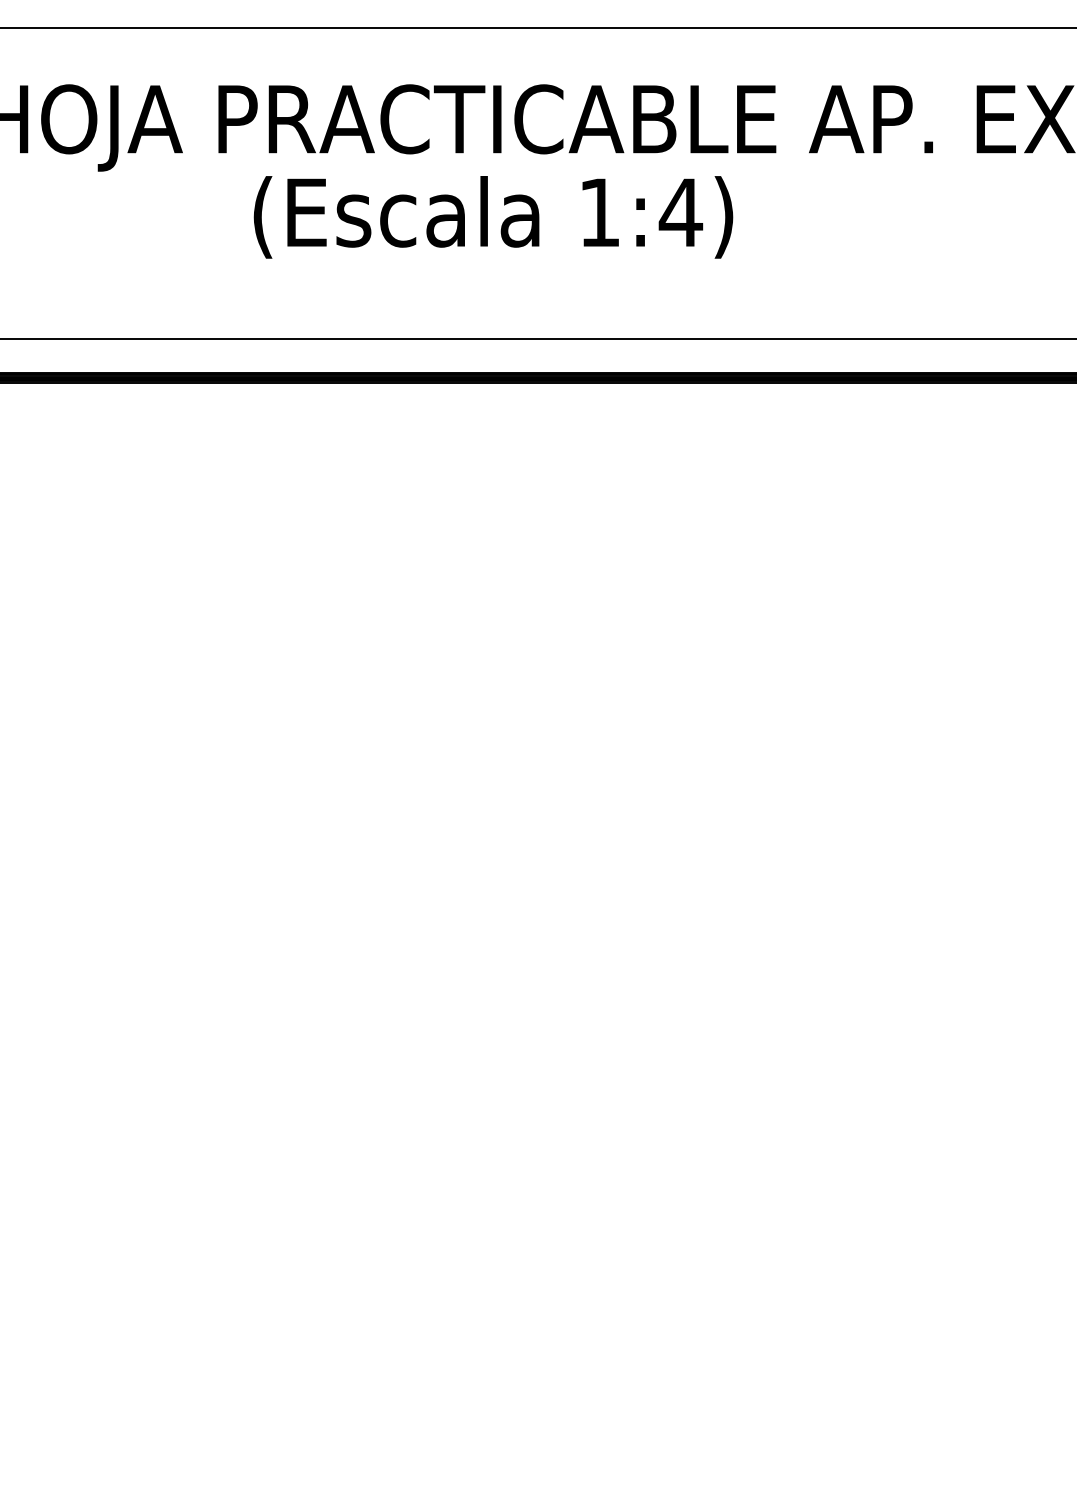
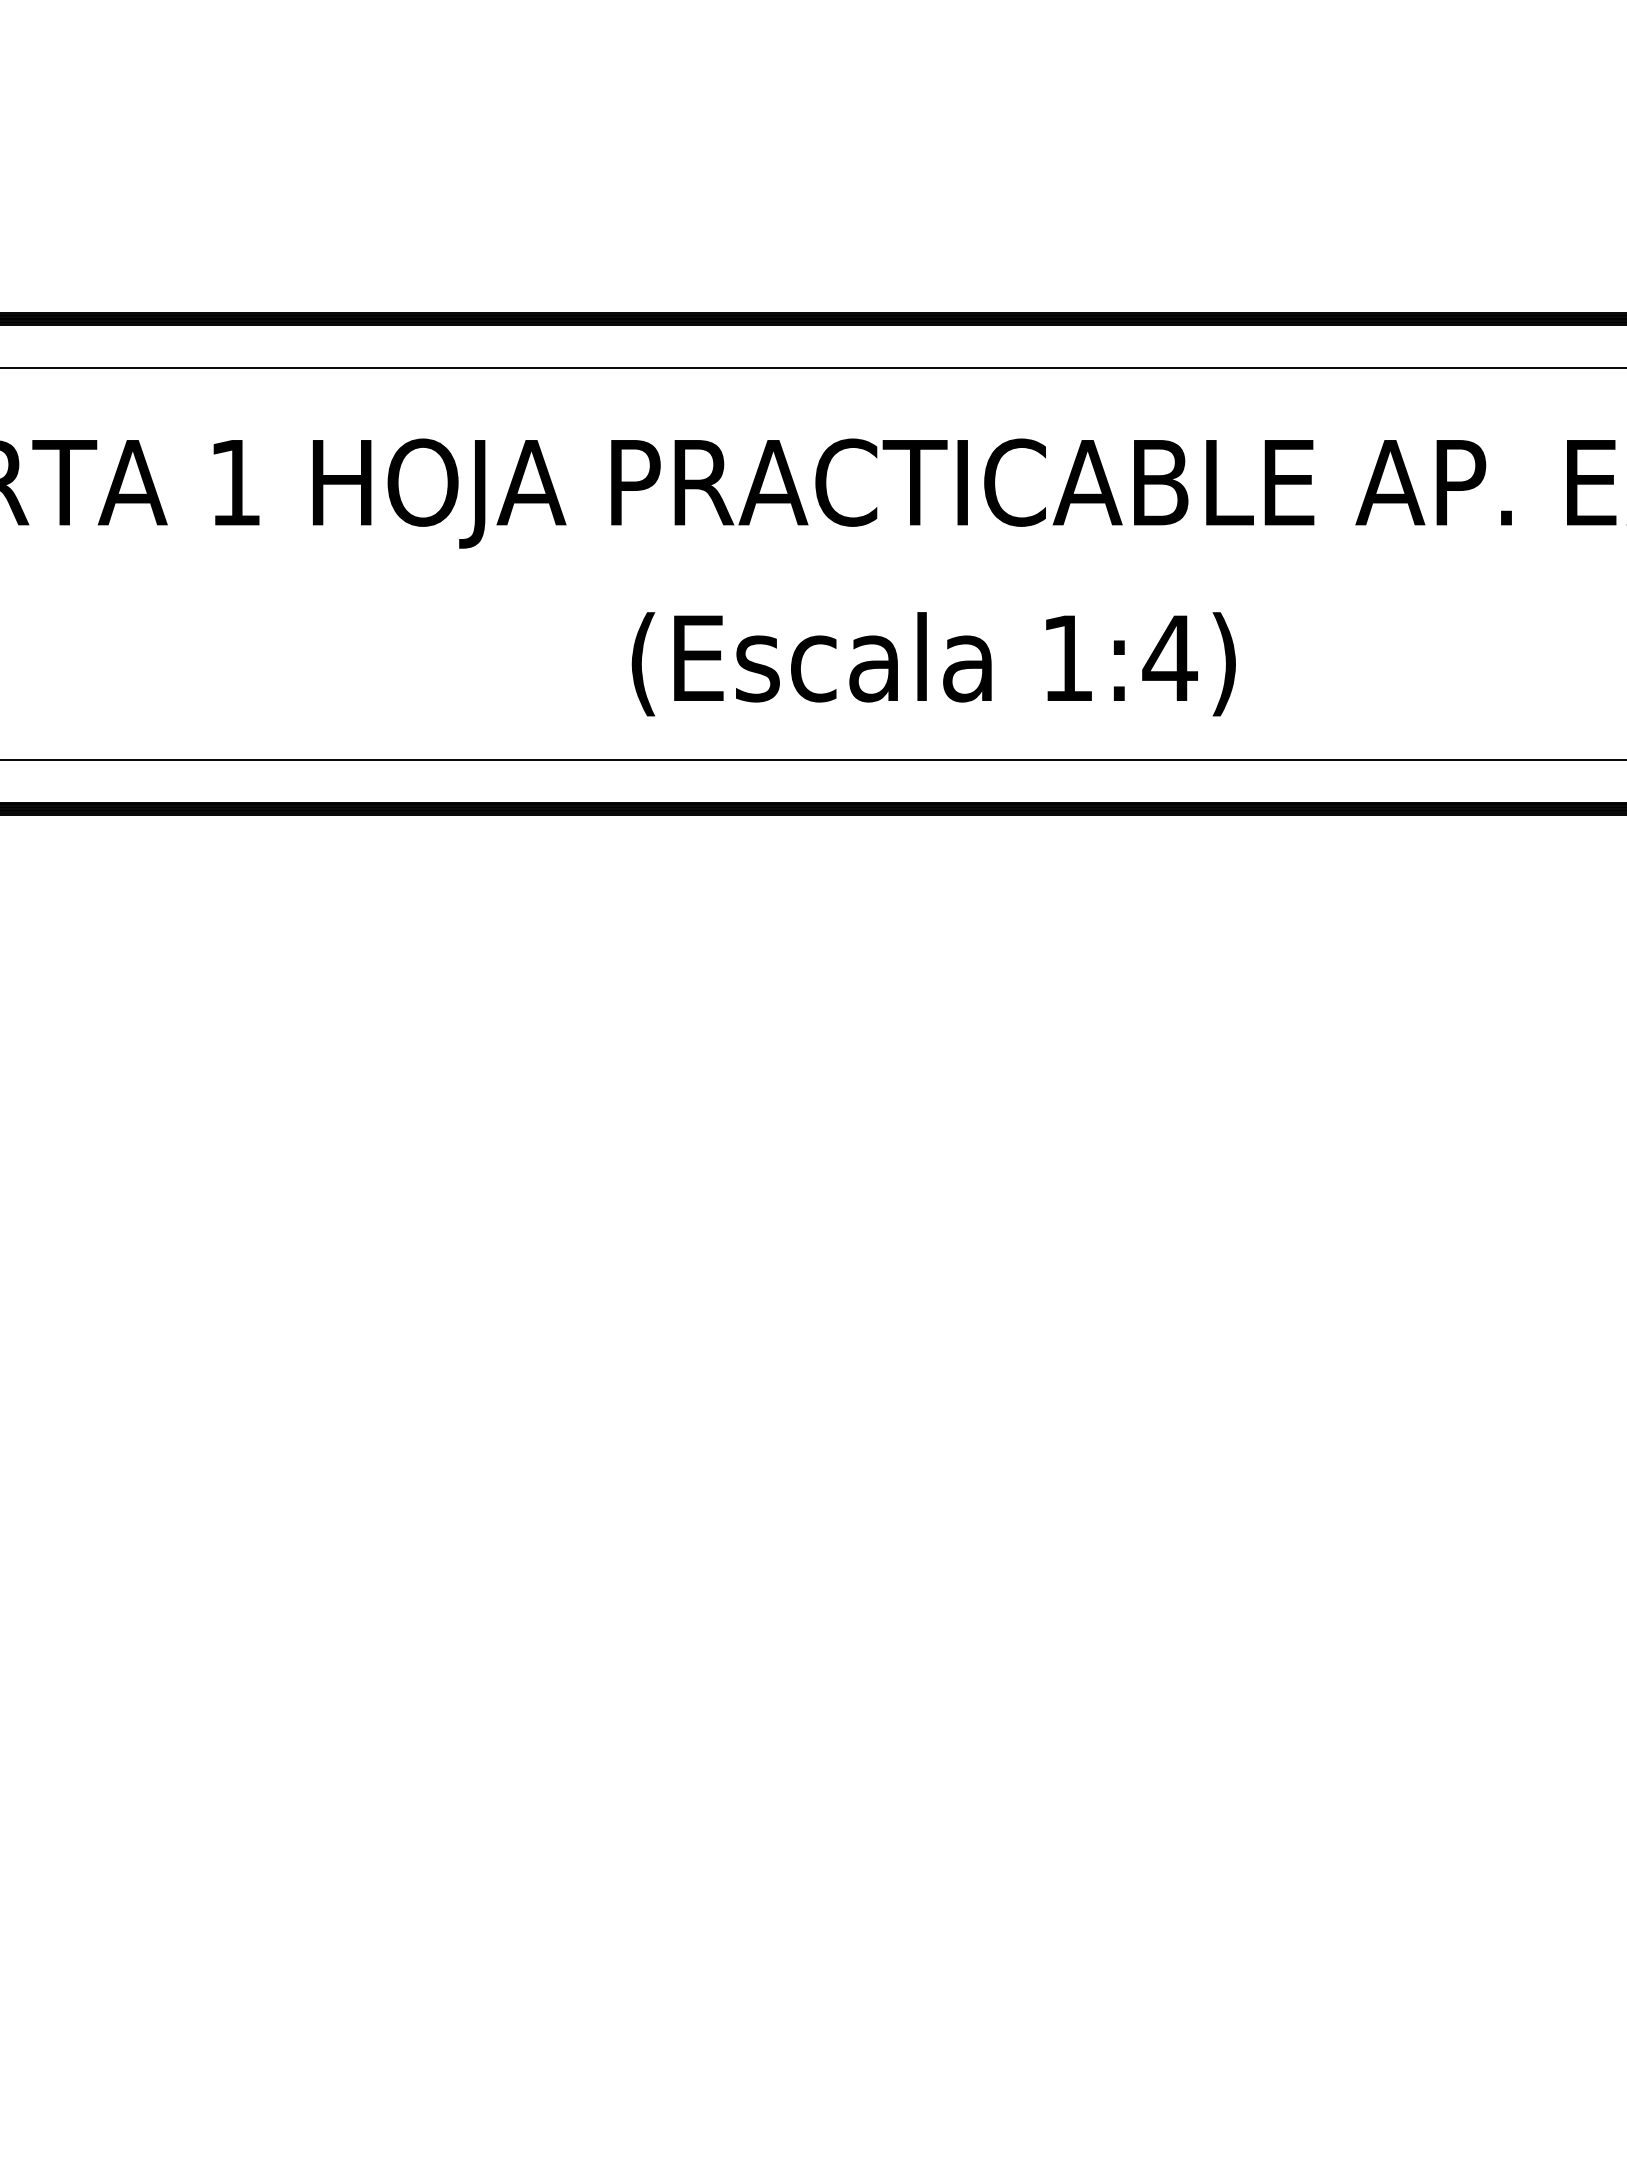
text: (493, 217) -> (933, 664), moved

